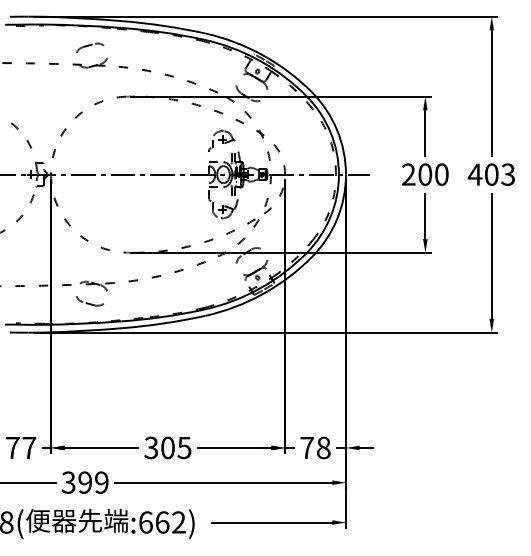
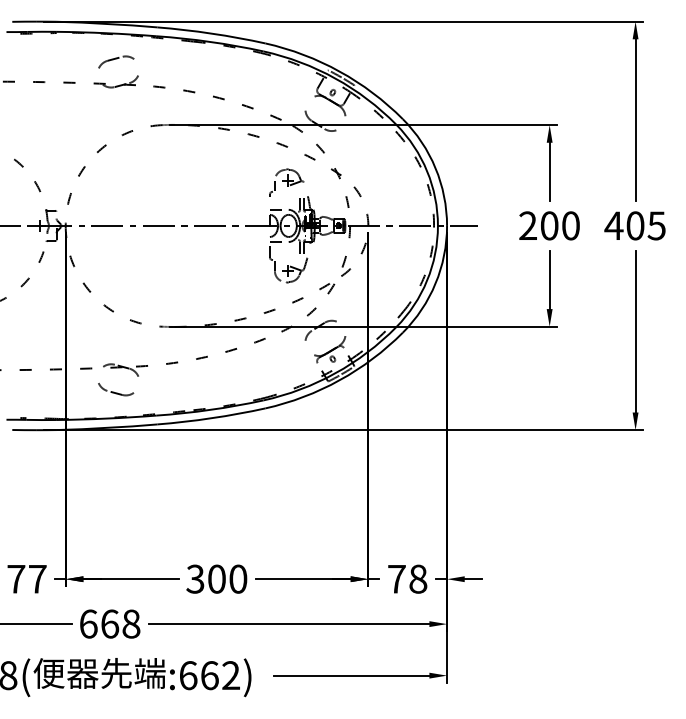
text: (507, 174) -> (655, 225), 403 -> 405
text: (184, 447) -> (238, 578), 305 -> 300
text: (84, 482) -> (109, 623), 399 -> 668

